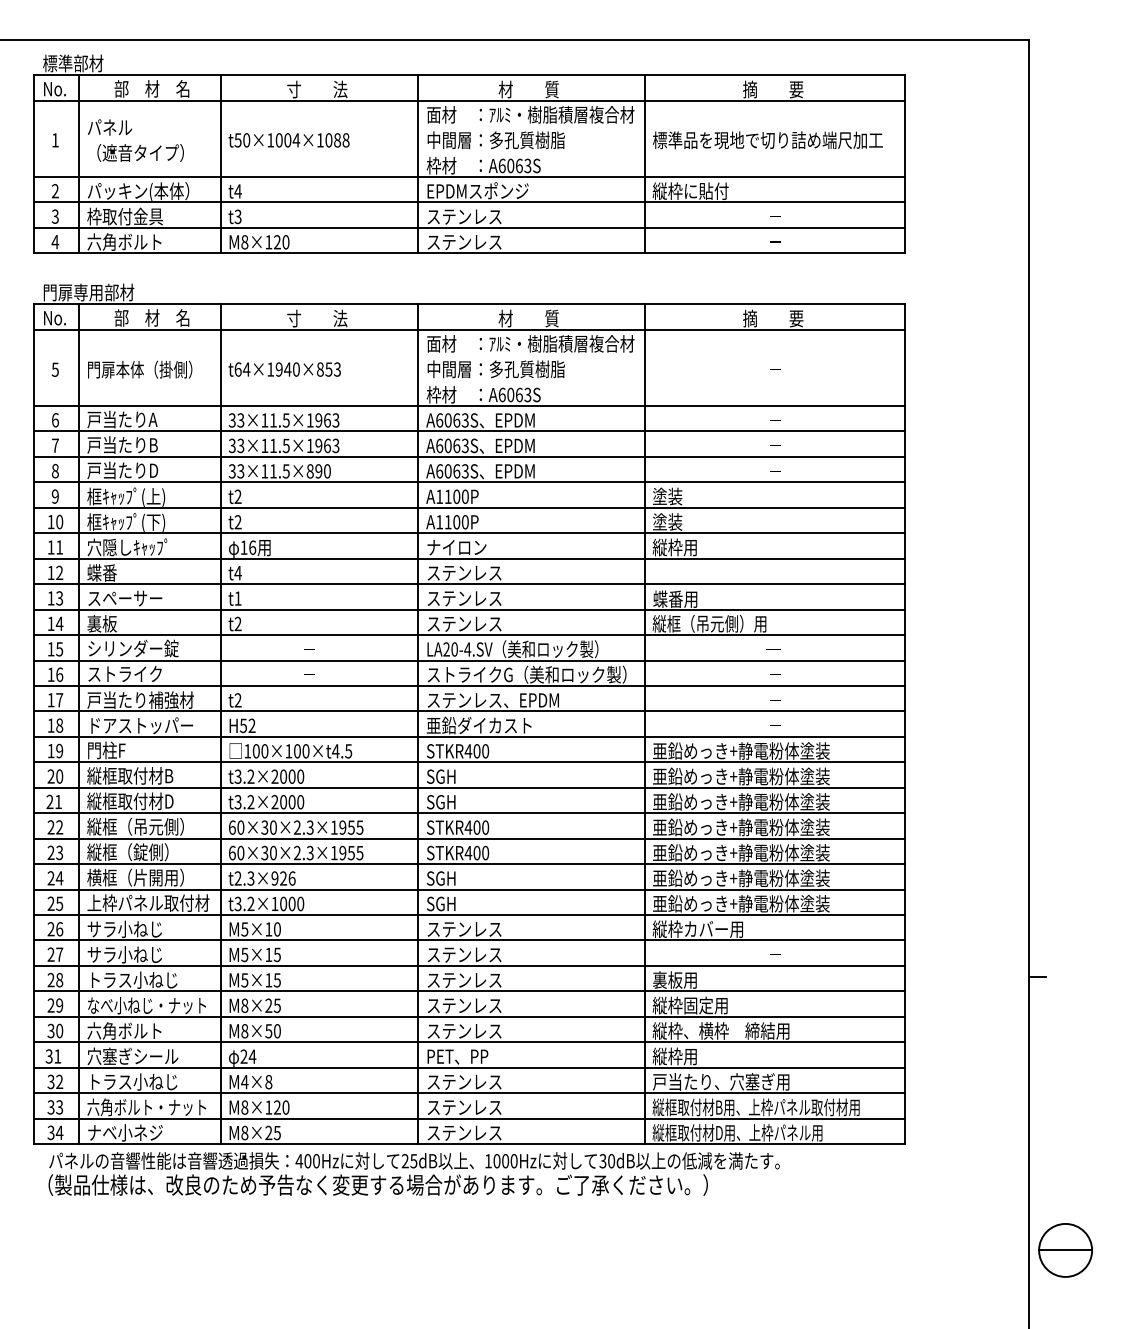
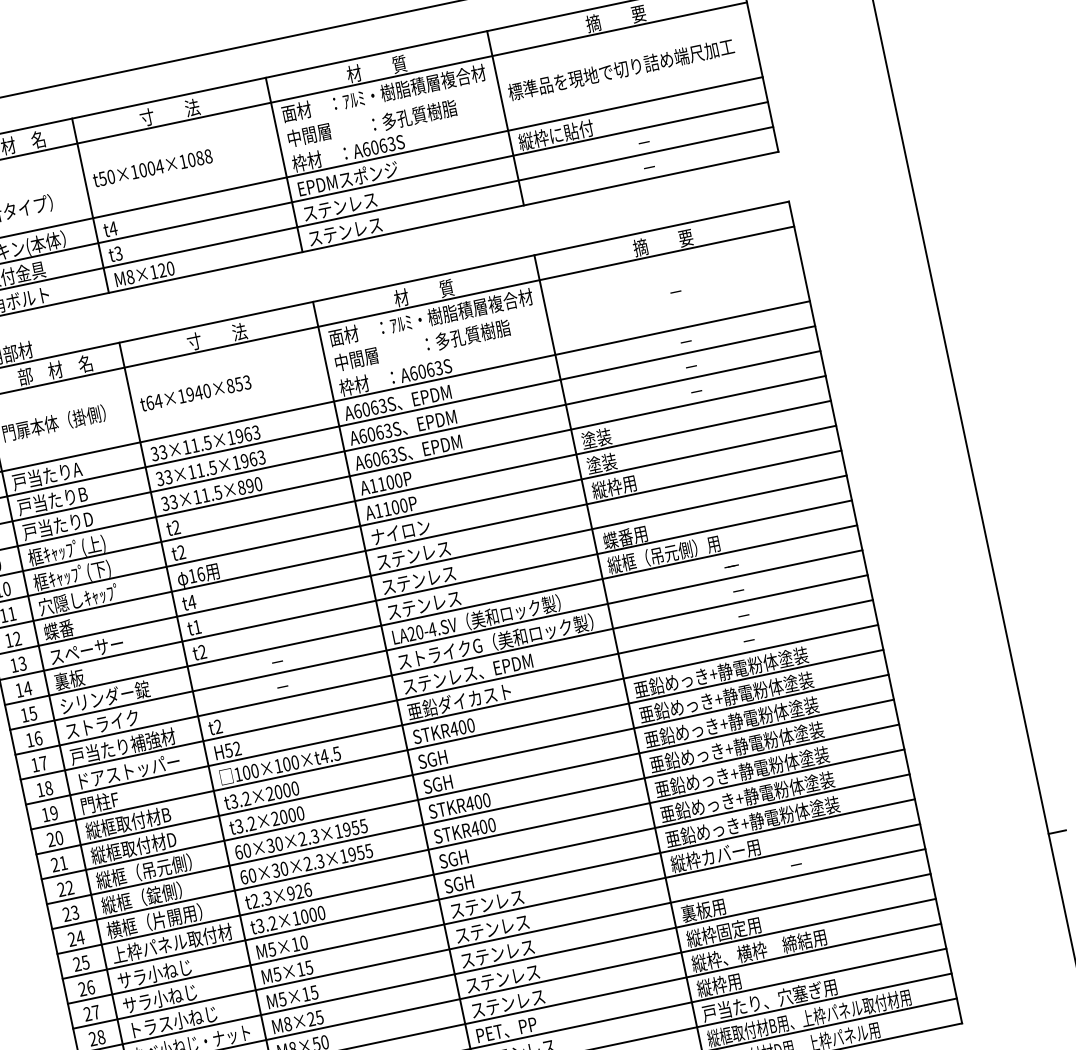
text: (521, 140) -> (414, 116), moved
text: (521, 369) -> (467, 336), moved

